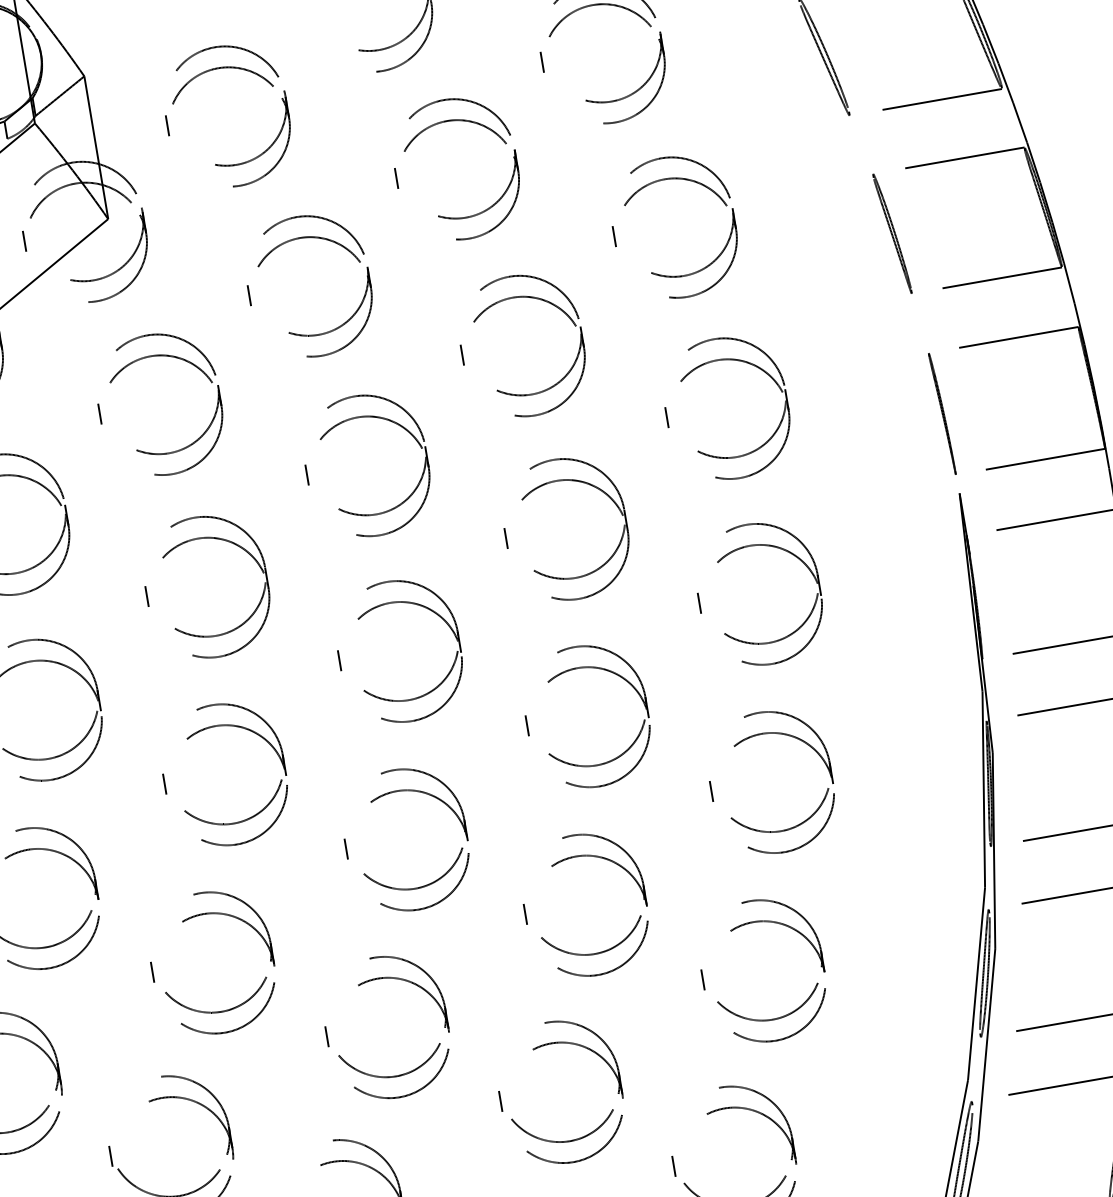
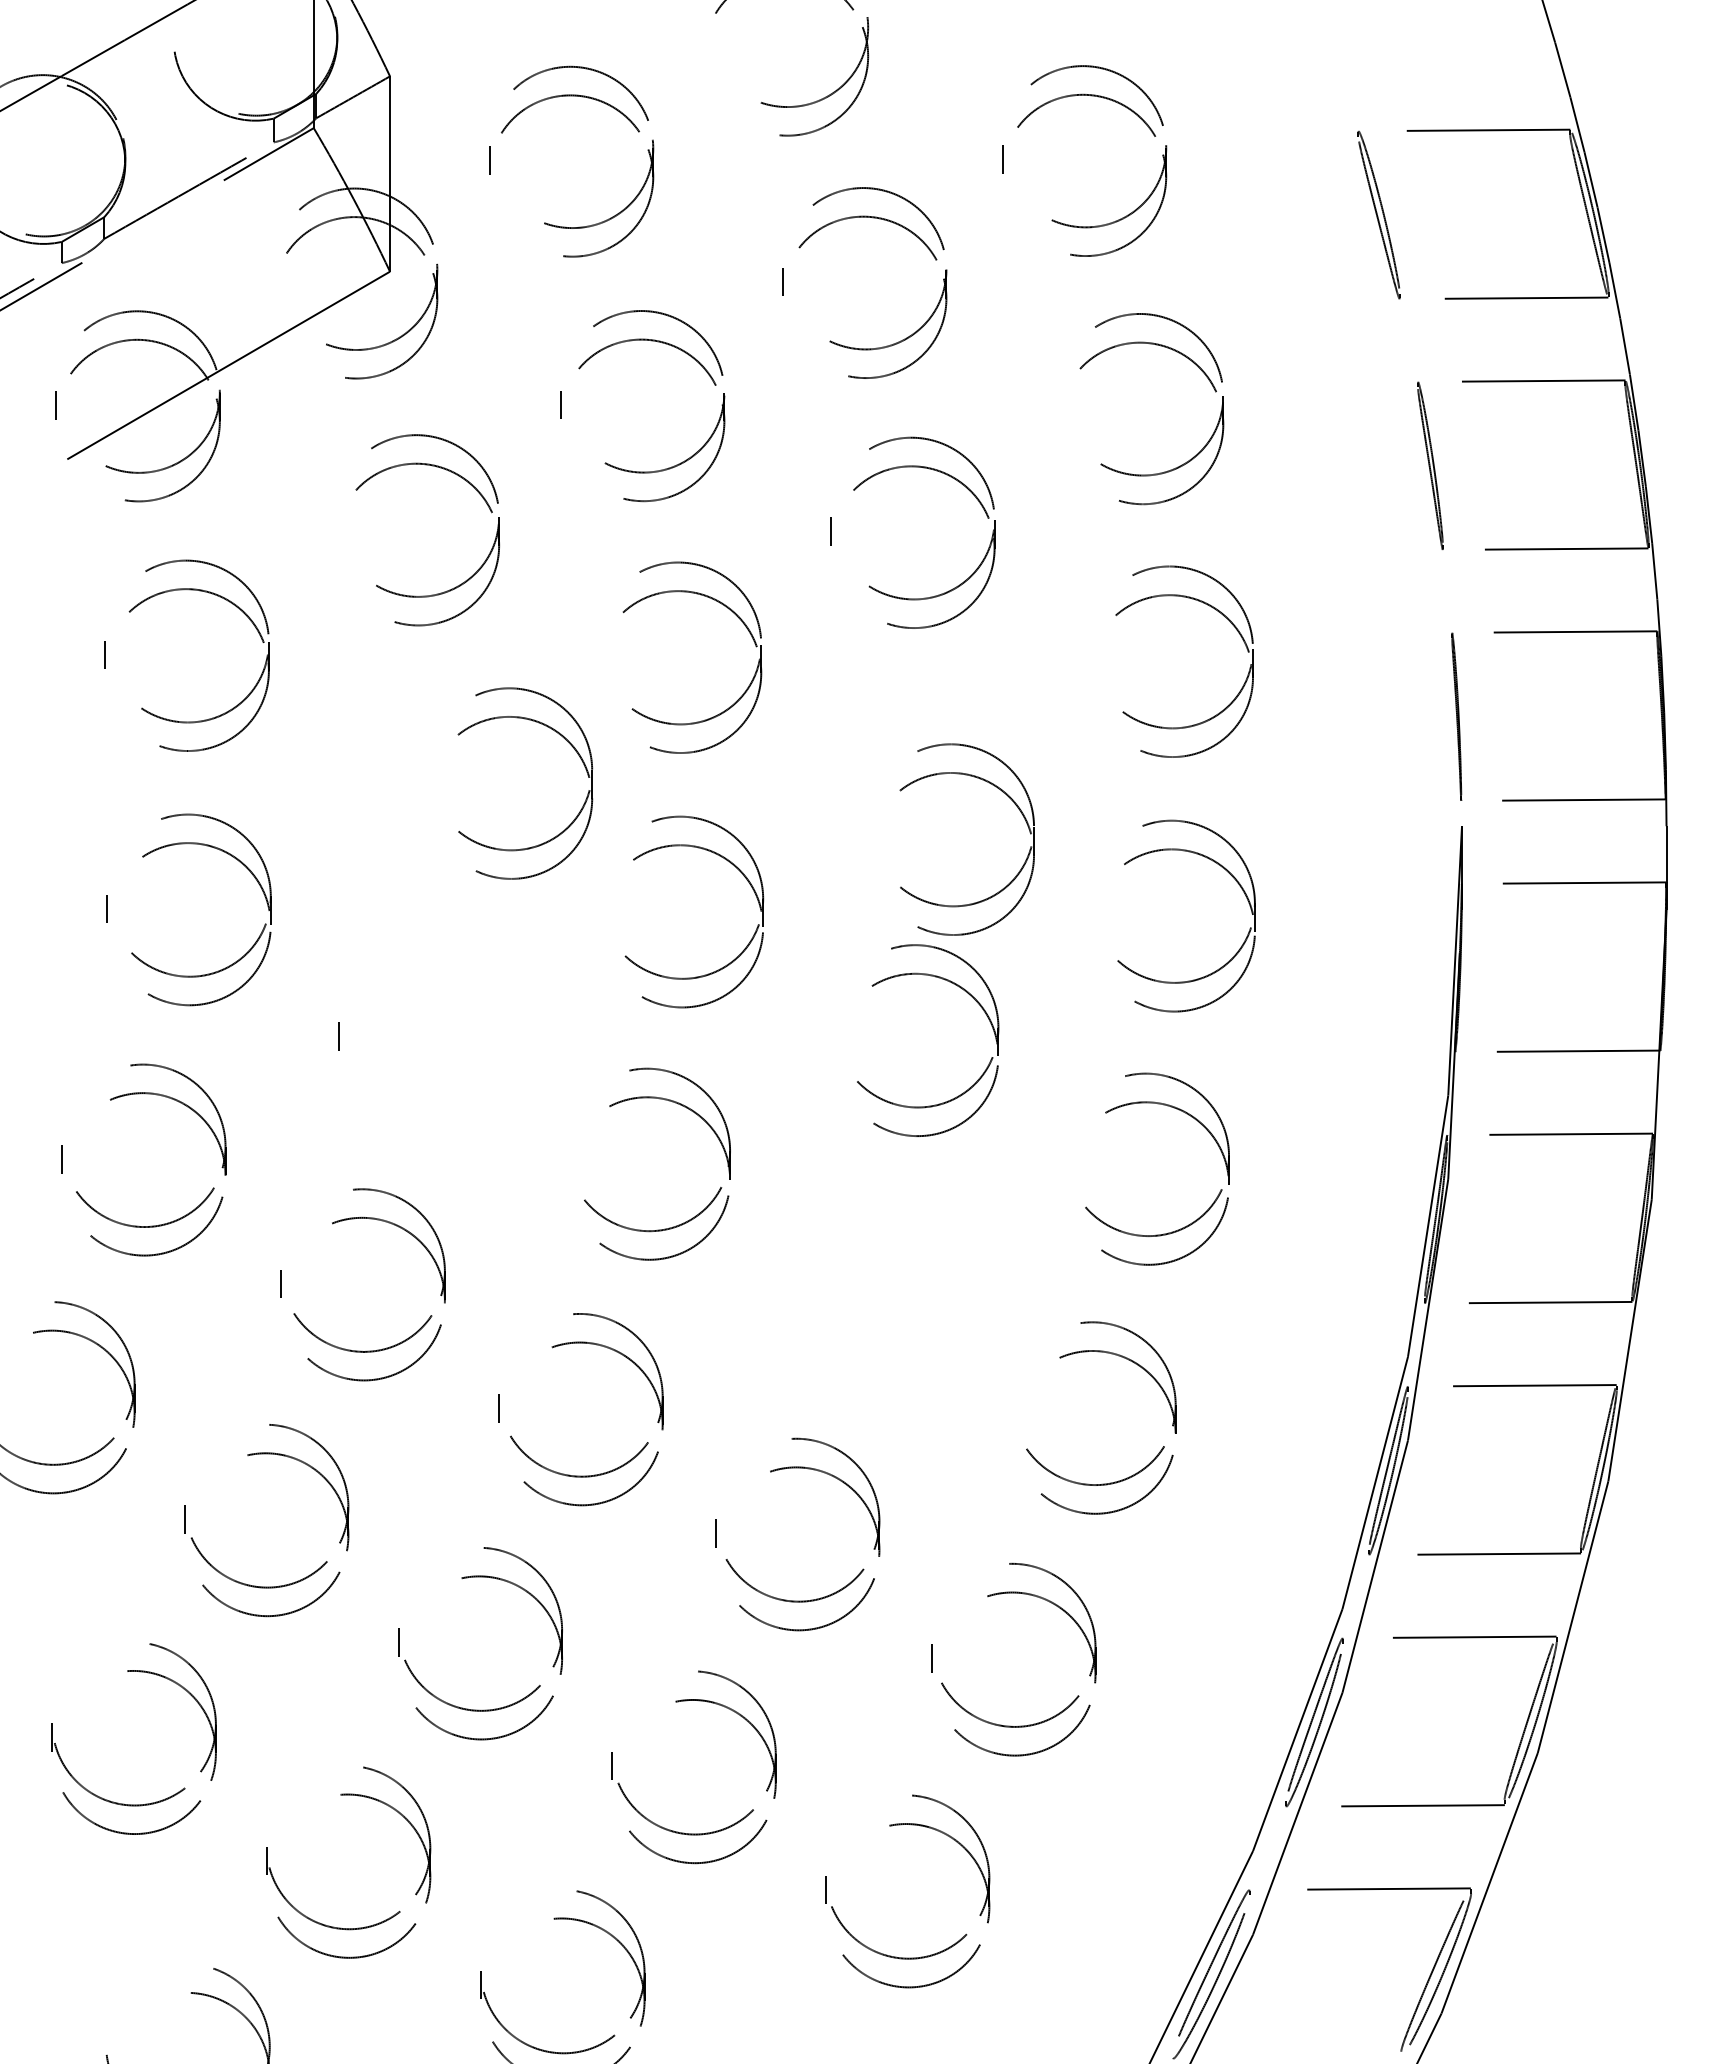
line: (614, 236) -> (1059, 407), removed
line: (24, 241) -> (273, 282), removed
line: (99, 414) -> (335, 529), removed
line: (667, 417) -> (1089, 660), removed
line: (306, 475) -> (597, 656), removed
part: (597, 488) -> (1002, 792), moved
line: (506, 538) -> (848, 785), removed
part: (241, 548) -> (564, 739), moved
line: (146, 596) -> (357, 782), removed
line: (699, 603) -> (1091, 914), removed
line: (339, 660) -> (599, 910), removed
line: (527, 725) -> (834, 1039), removed
part: (249, 731) -> (464, 984), removed
line: (711, 791) -> (1065, 1167), removed
line: (346, 848) -> (566, 1162), removed
part: (604, 859) -> (908, 1234), removed
line: (525, 914) -> (790, 1289), removed
line: (703, 979) -> (1012, 1416), removed

